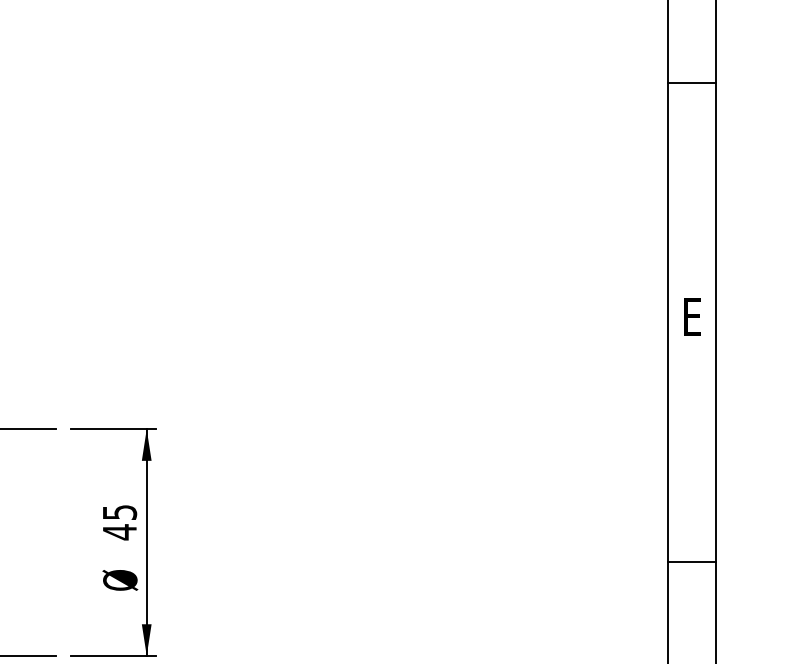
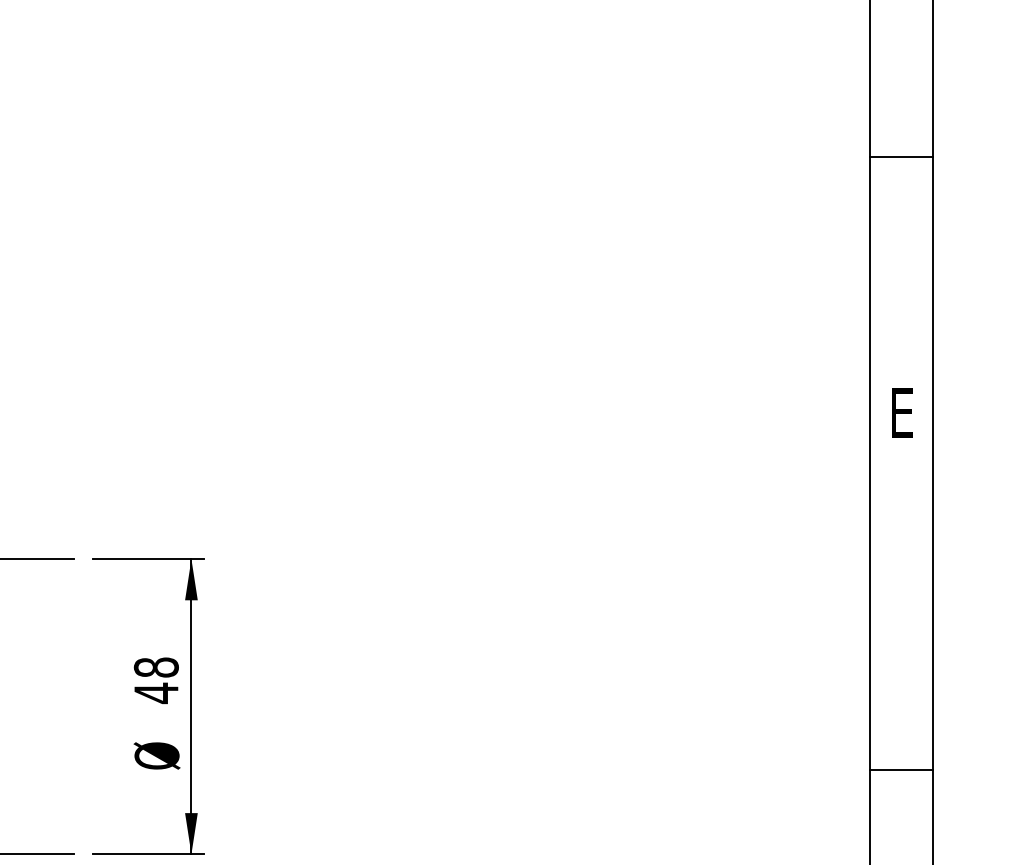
line: (691, 83) -> (901, 156), moved
text: (119, 512) -> (155, 667), 45 -> 48
line: (691, 561) -> (901, 769), moved

